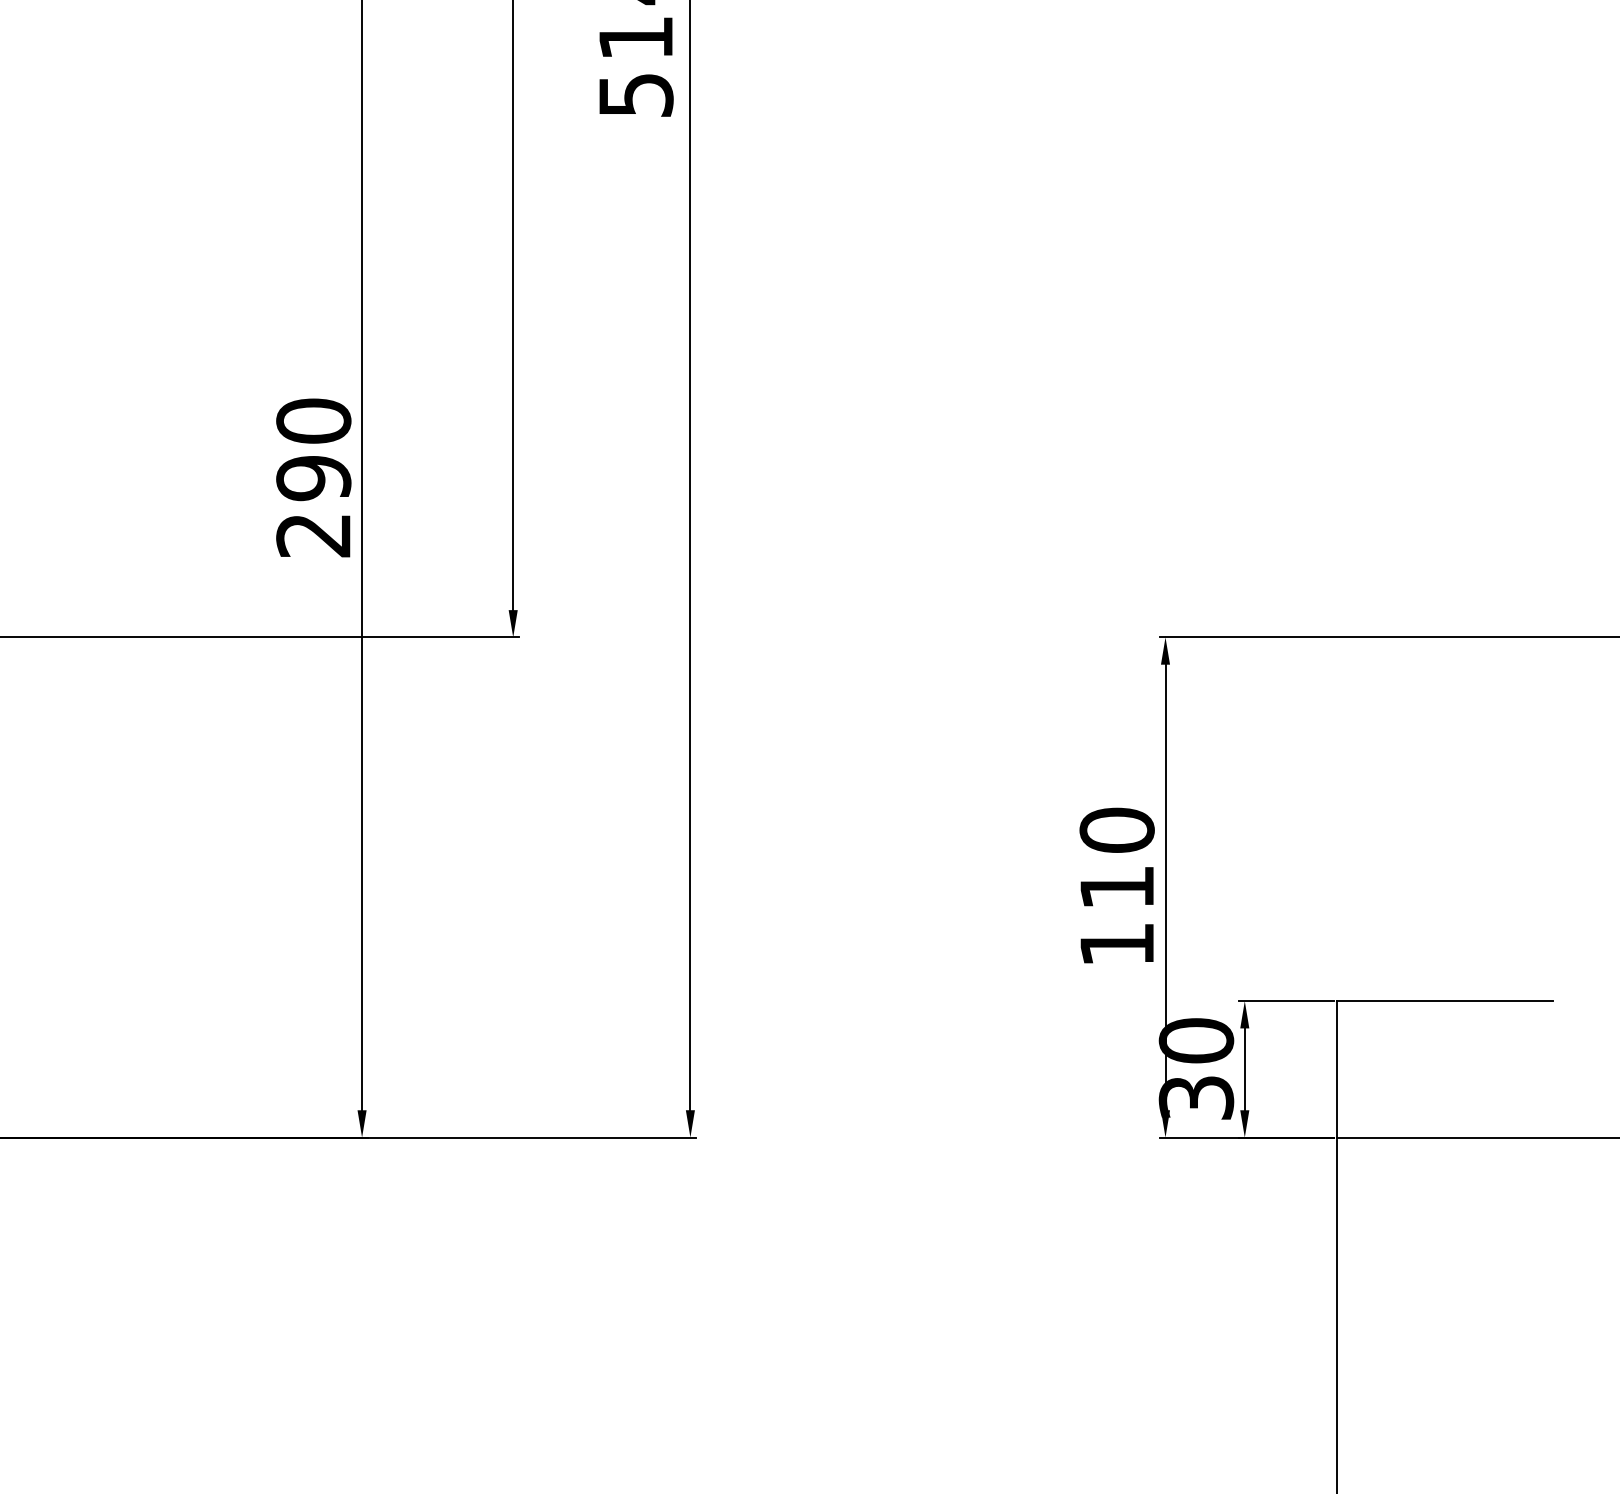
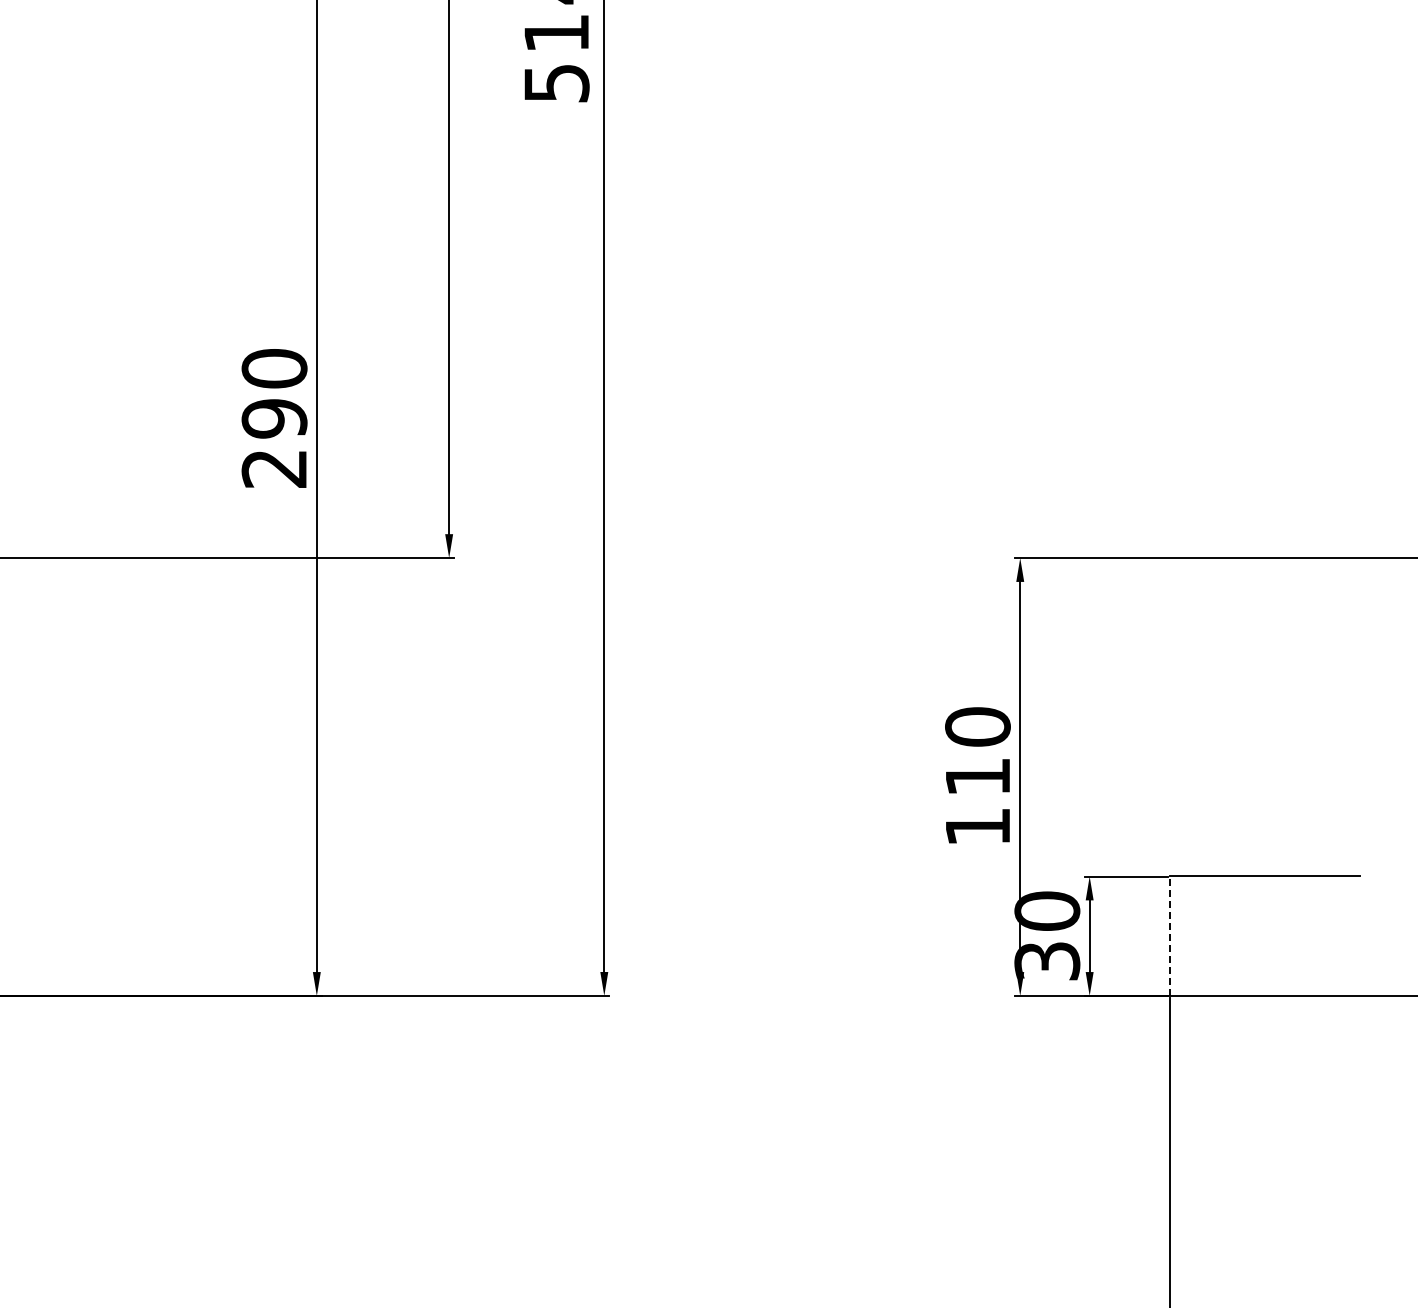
line: (1337, 1069) -> (1170, 936), solid -> dashed

